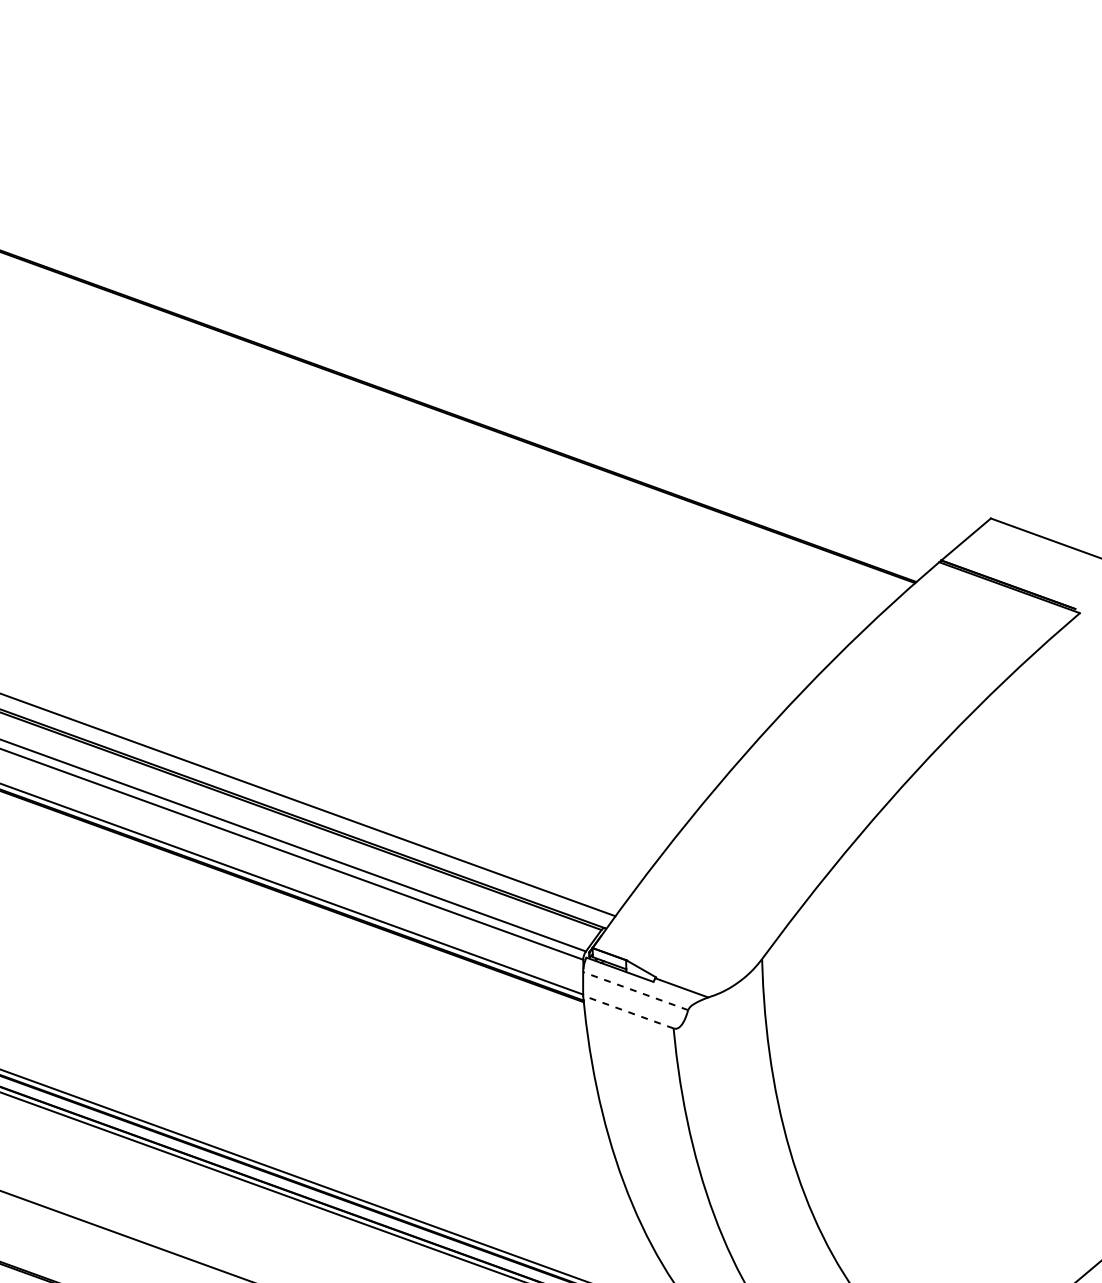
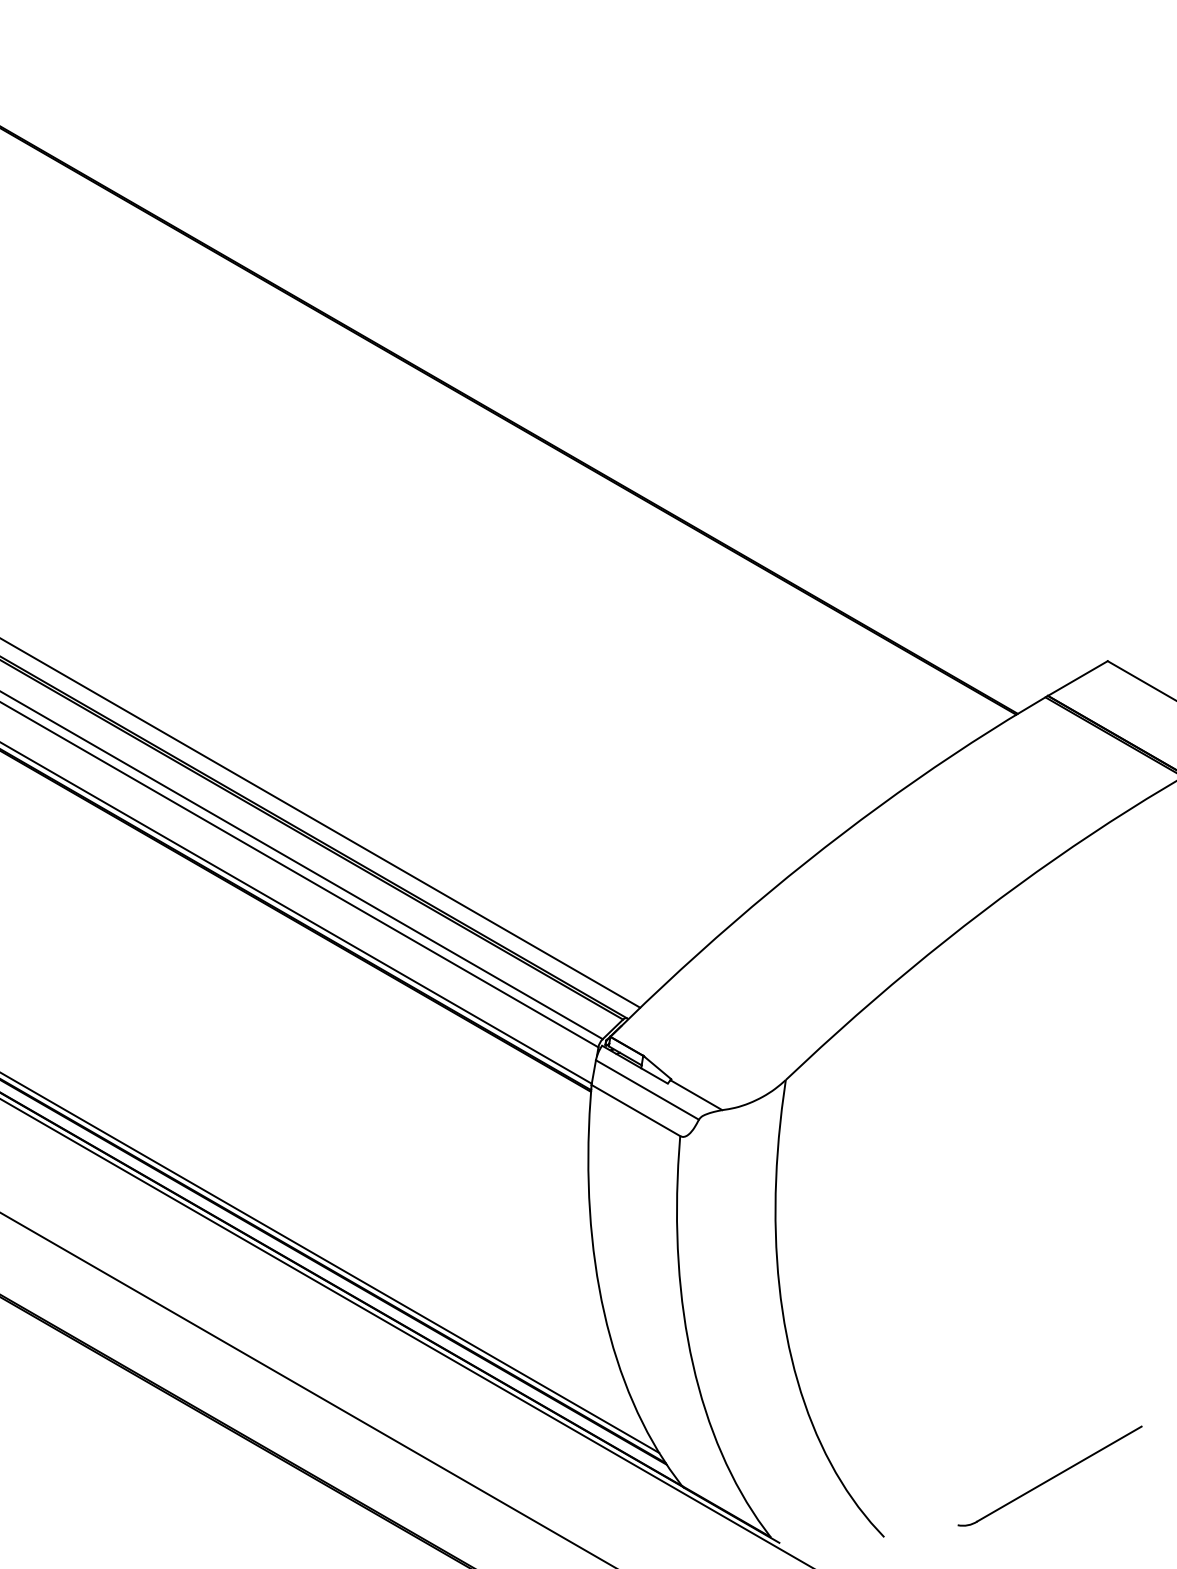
line: (635, 990) -> (647, 1089), dashed -> solid
line: (628, 1012) -> (635, 1110), dashed -> solid

